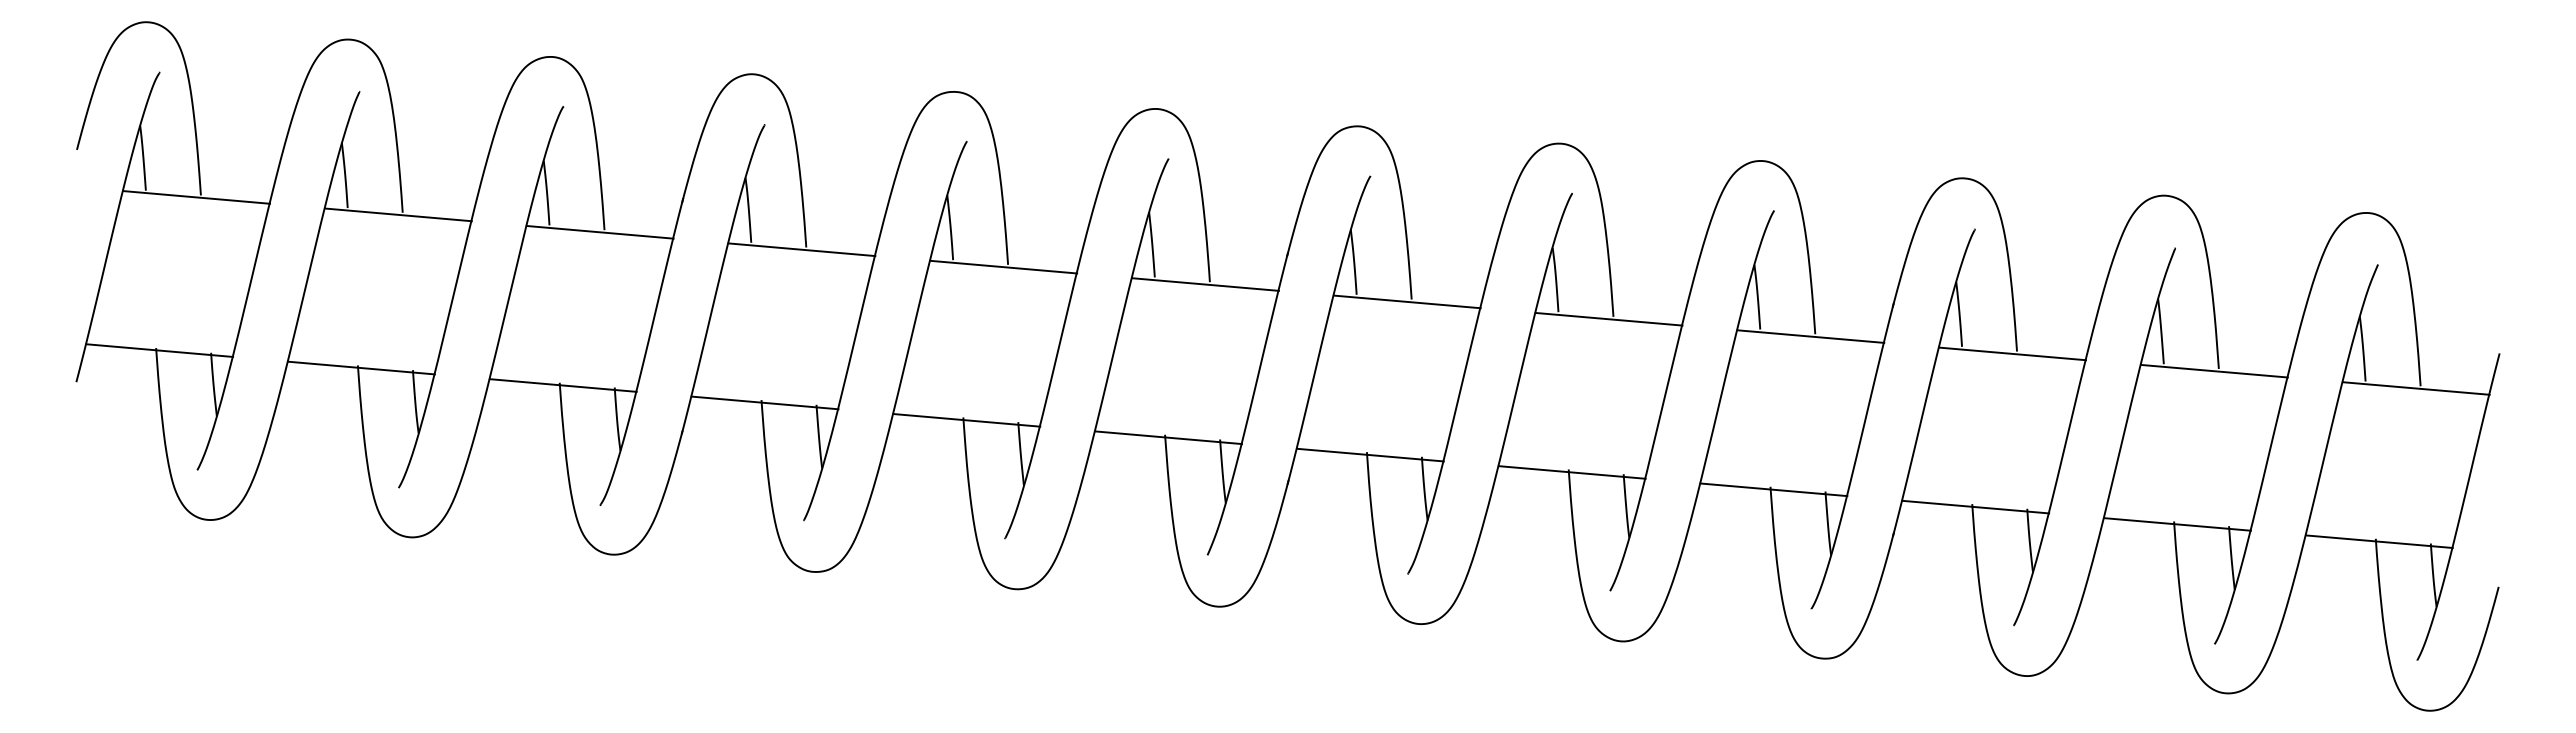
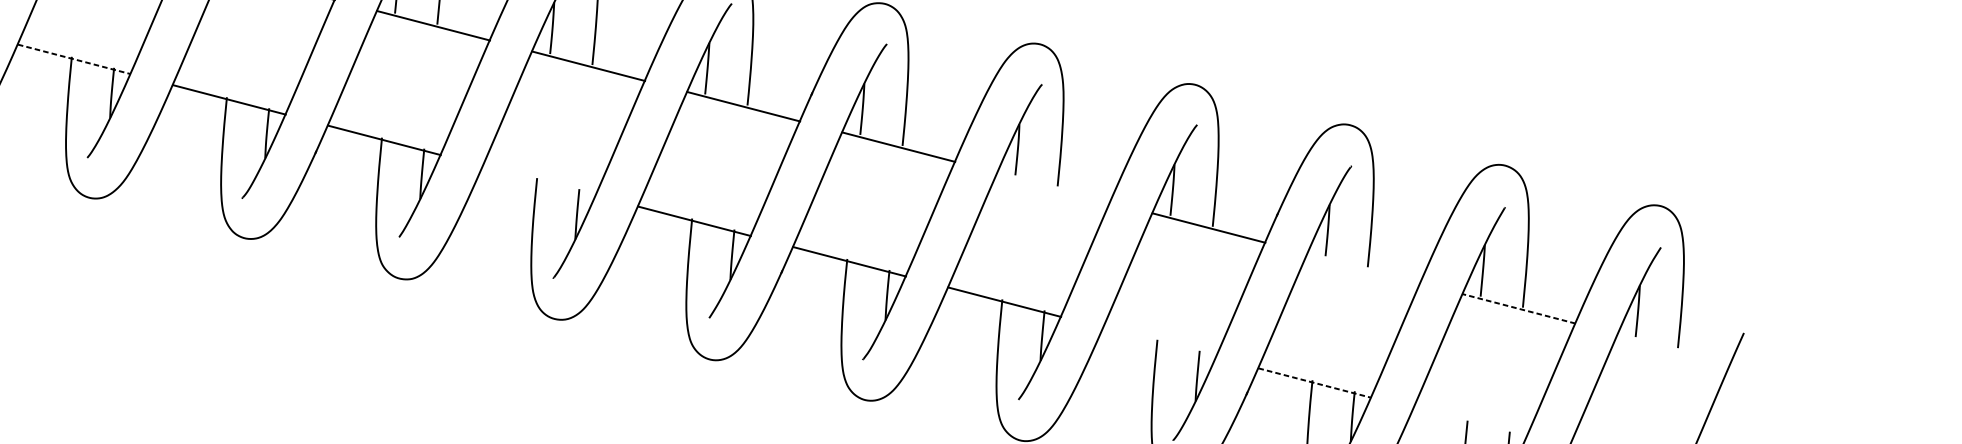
line: (1608, 318) -> (1053, 186), removed
line: (2012, 353) -> (1364, 268), removed
line: (361, 368) -> (74, 59), solid -> dashed
line: (2214, 371) -> (1519, 309), solid -> dashed
line: (2415, 388) -> (1673, 349), removed
line: (966, 420) -> (539, 180), removed
line: (1773, 489) -> (1159, 342), removed
line: (1975, 507) -> (1314, 383), solid -> dashed
line: (2177, 524) -> (1469, 423), removed

